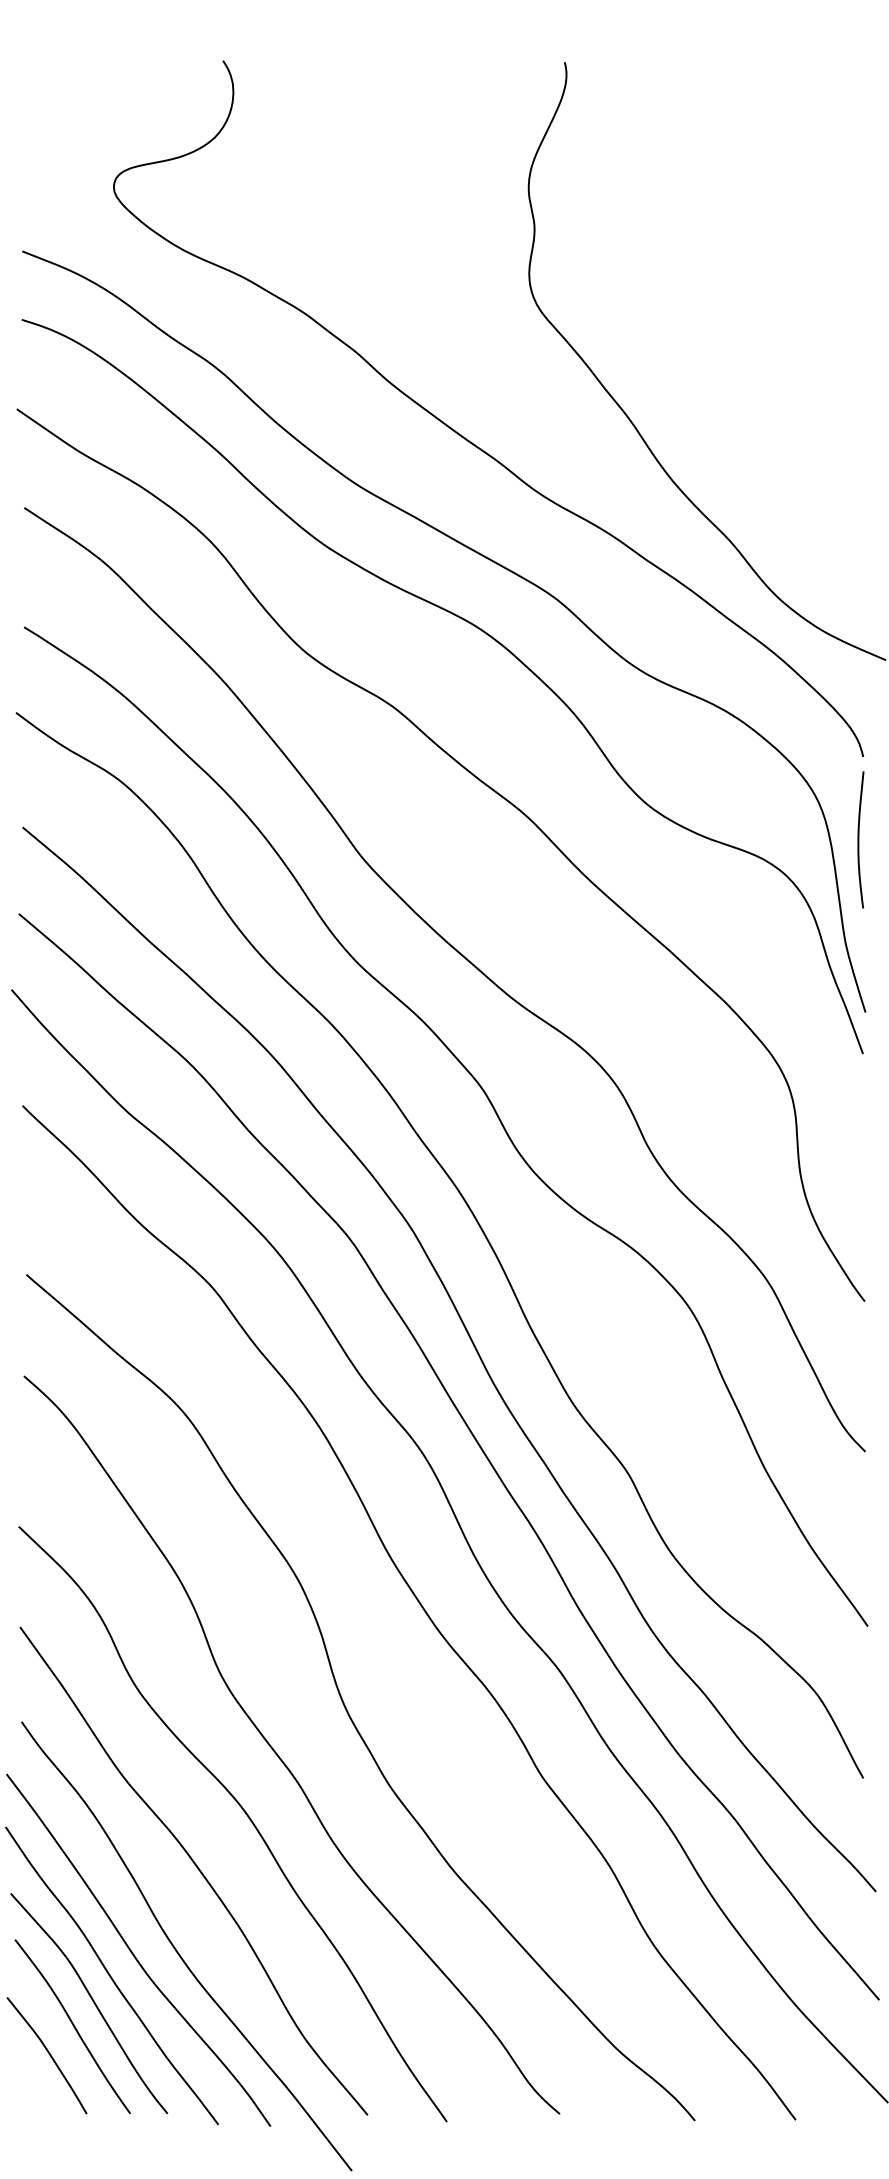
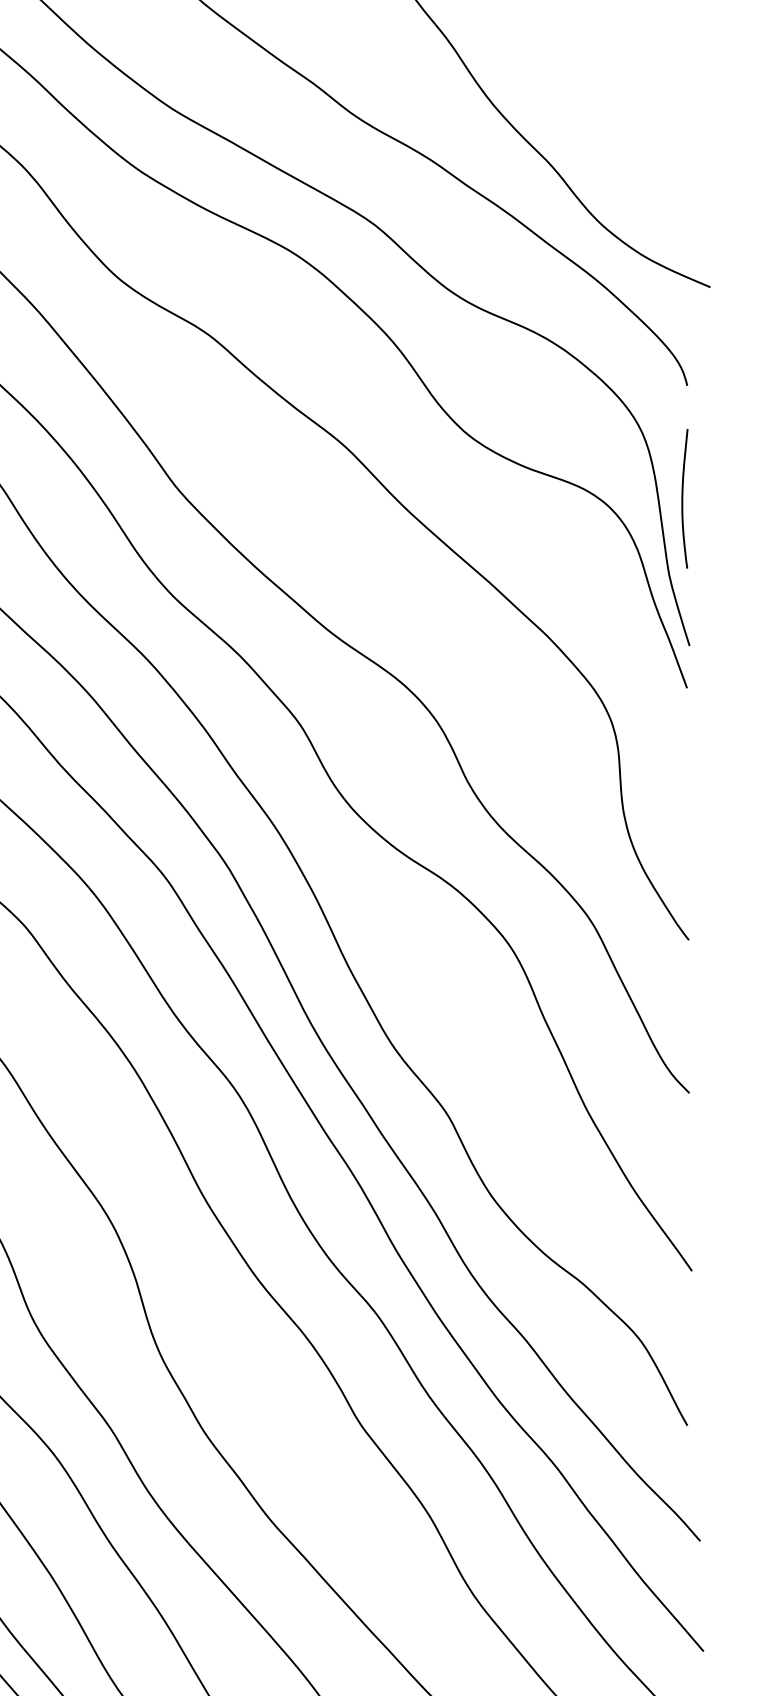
curve: (859, 839) -> (683, 498), moved

